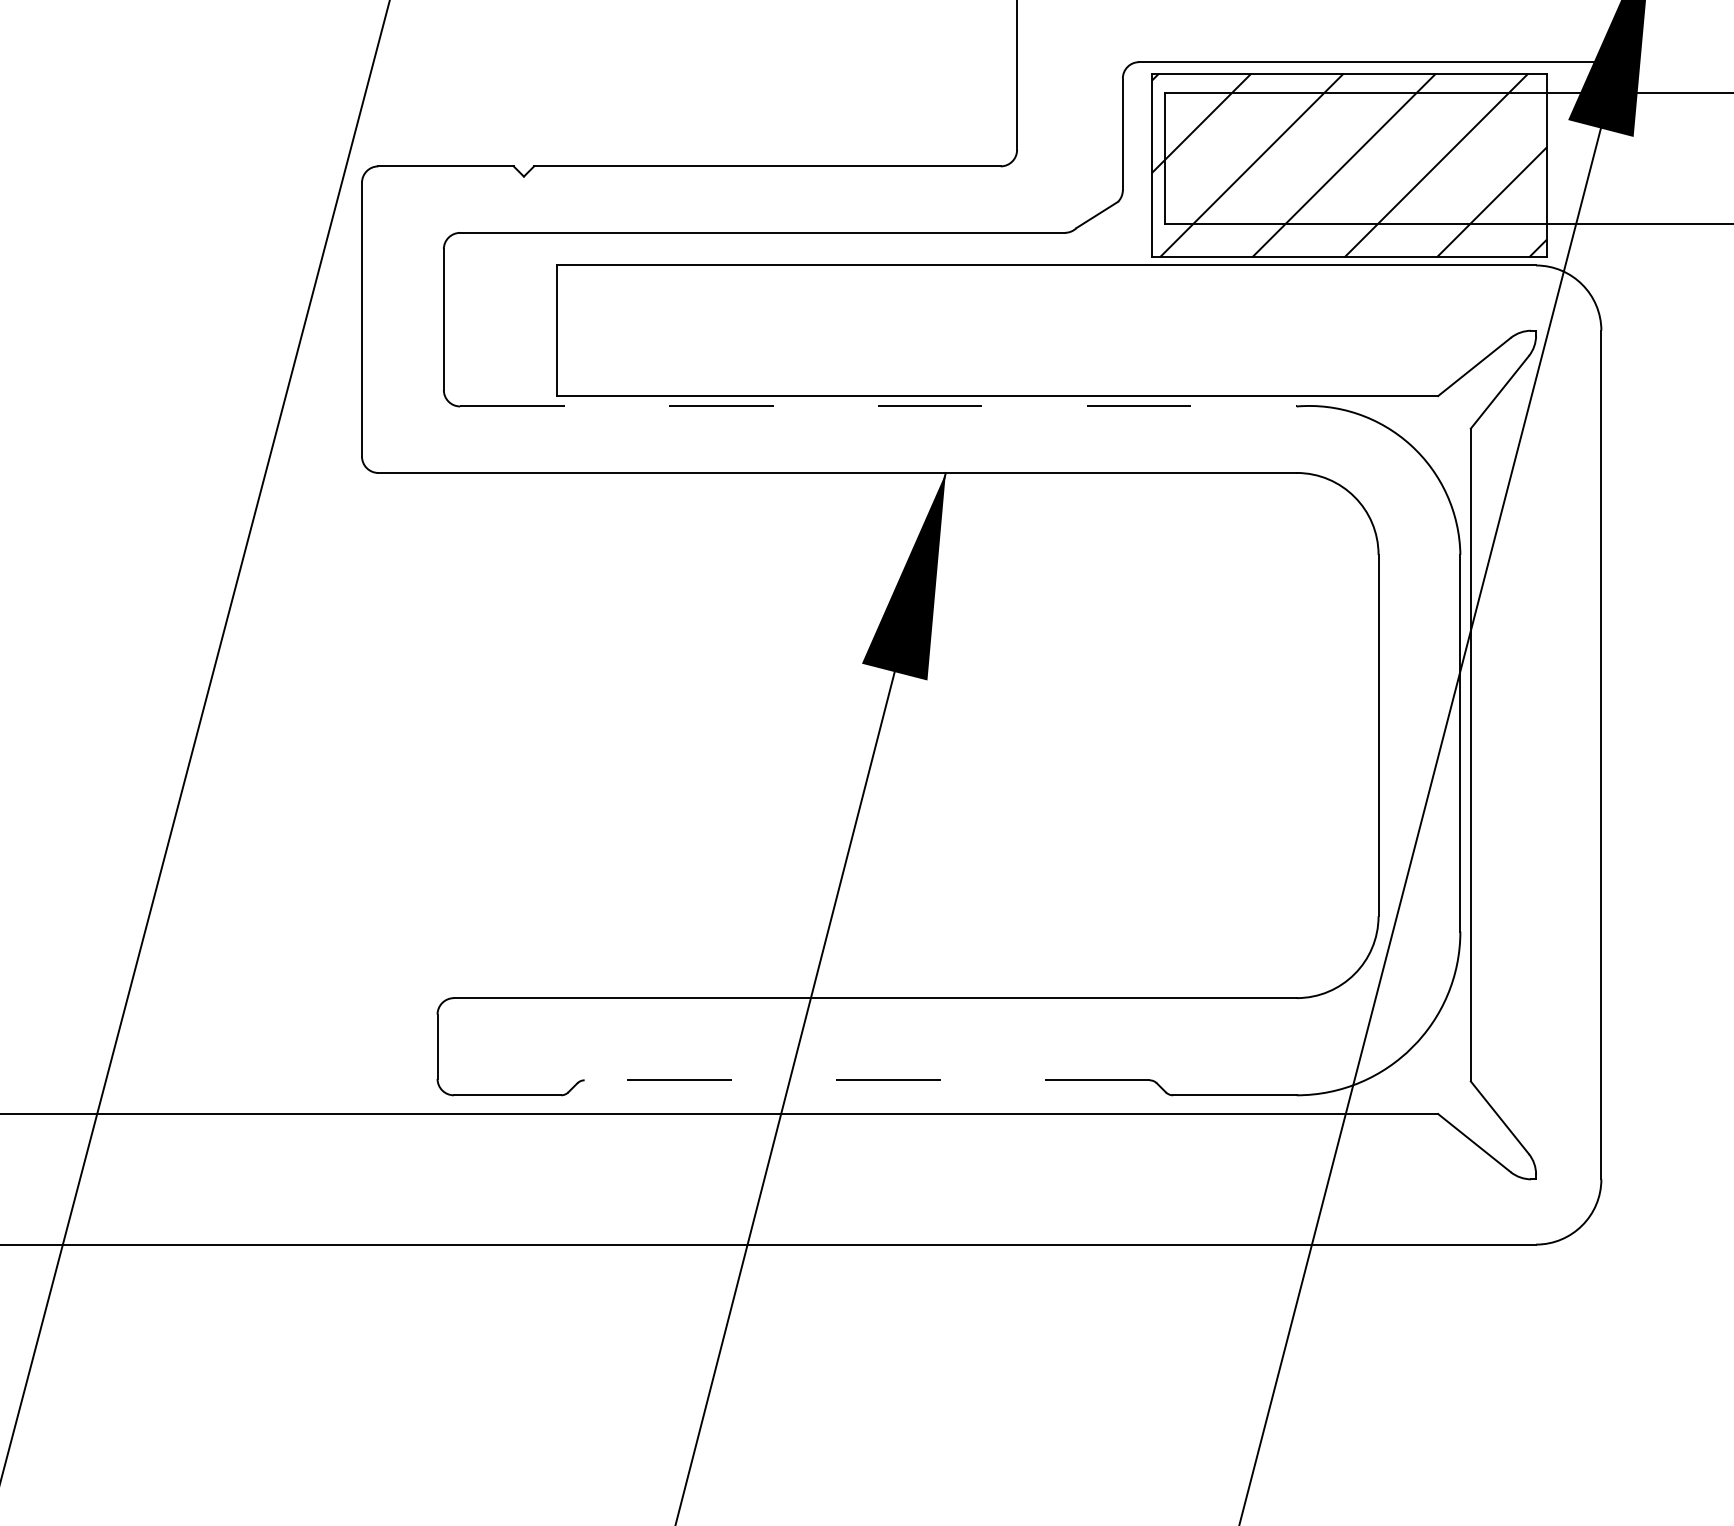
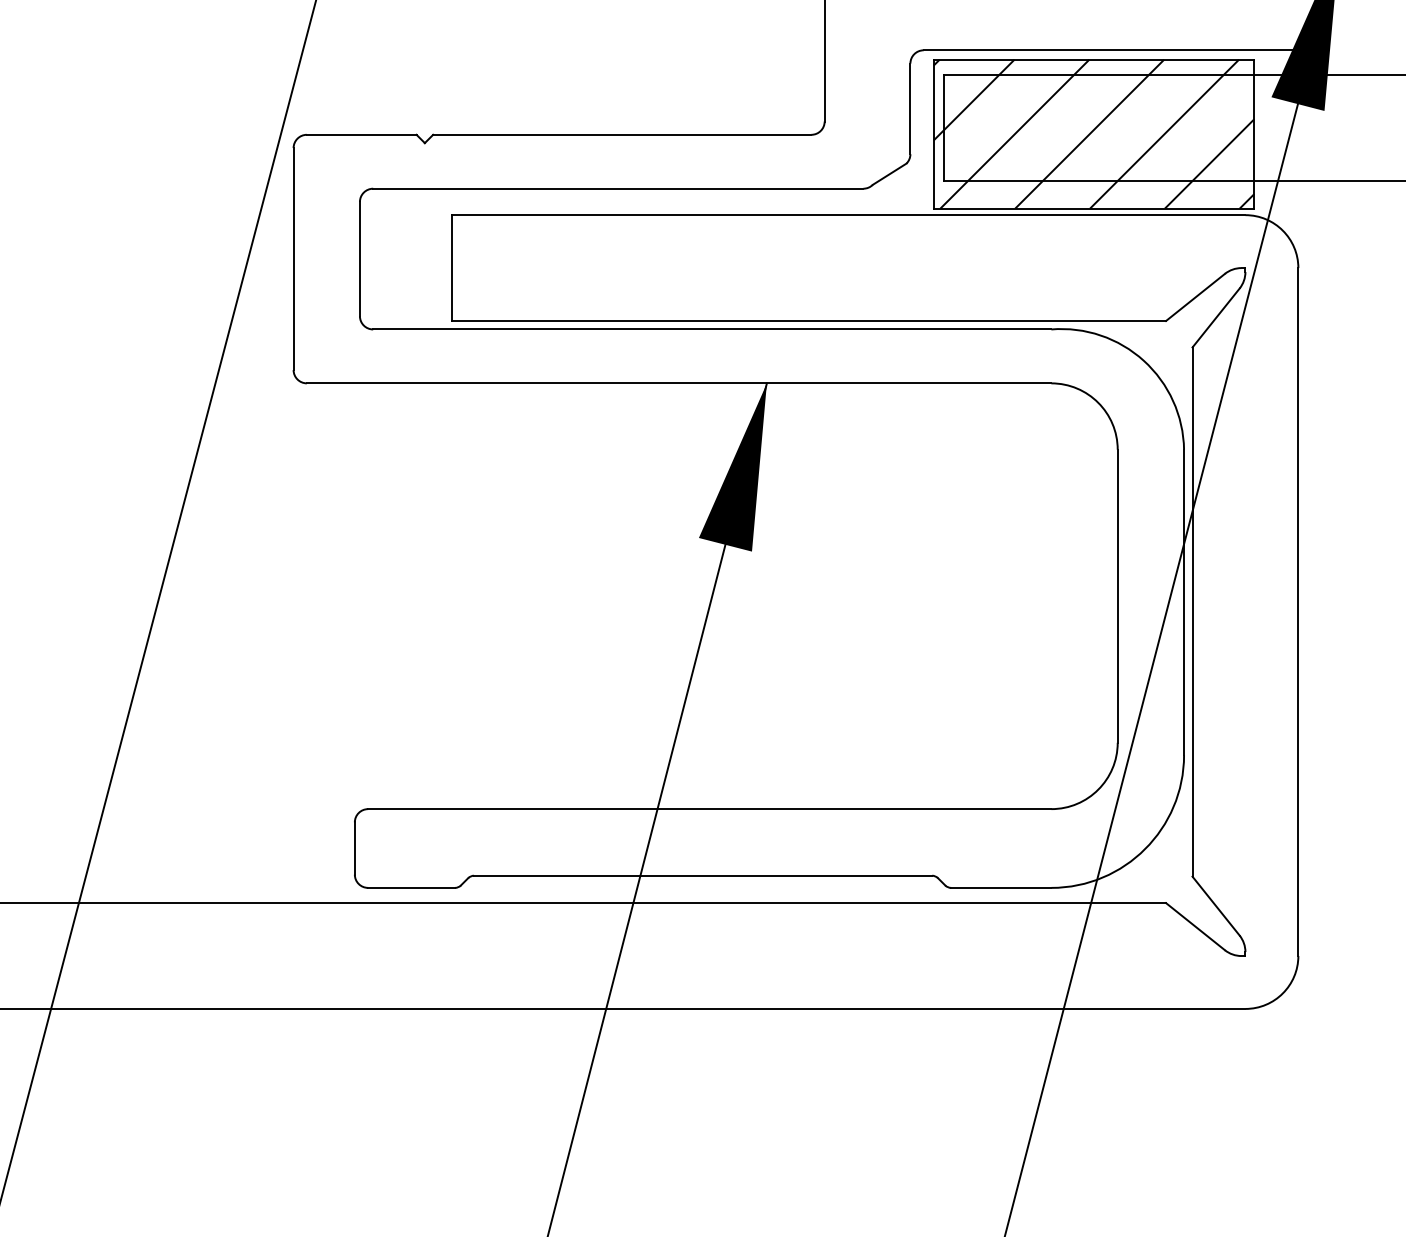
line: (878, 406) -> (712, 329), dashed -> solid
line: (866, 1080) -> (702, 875), dashed -> solid

